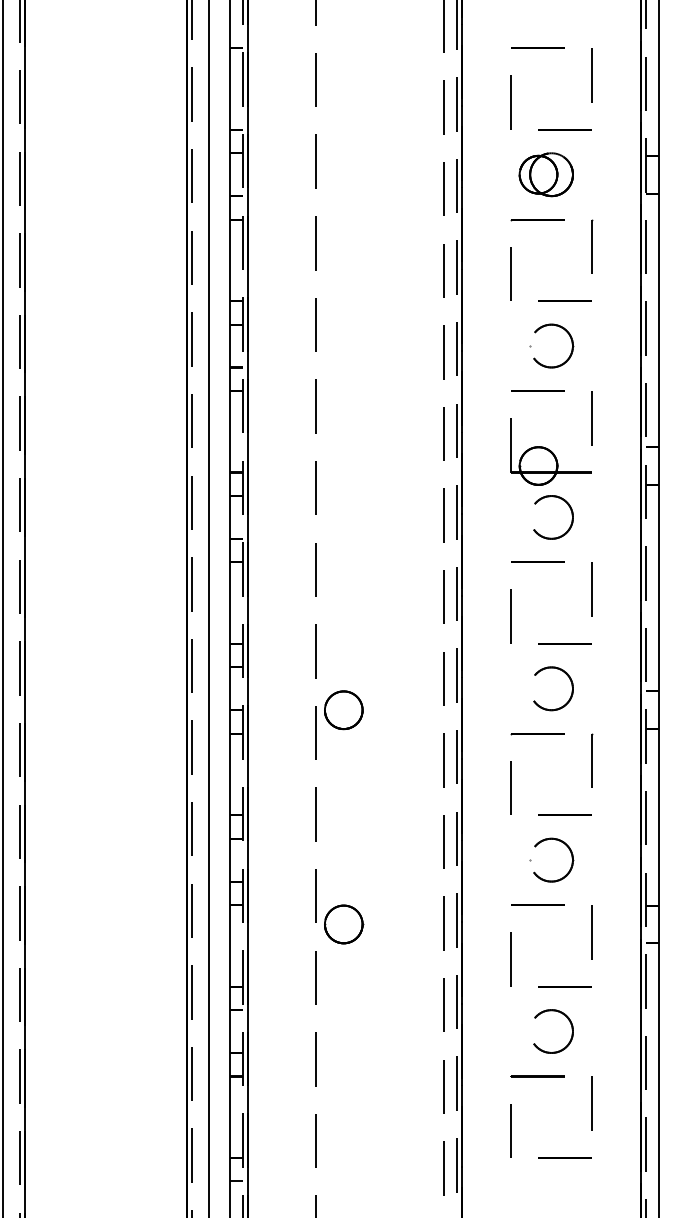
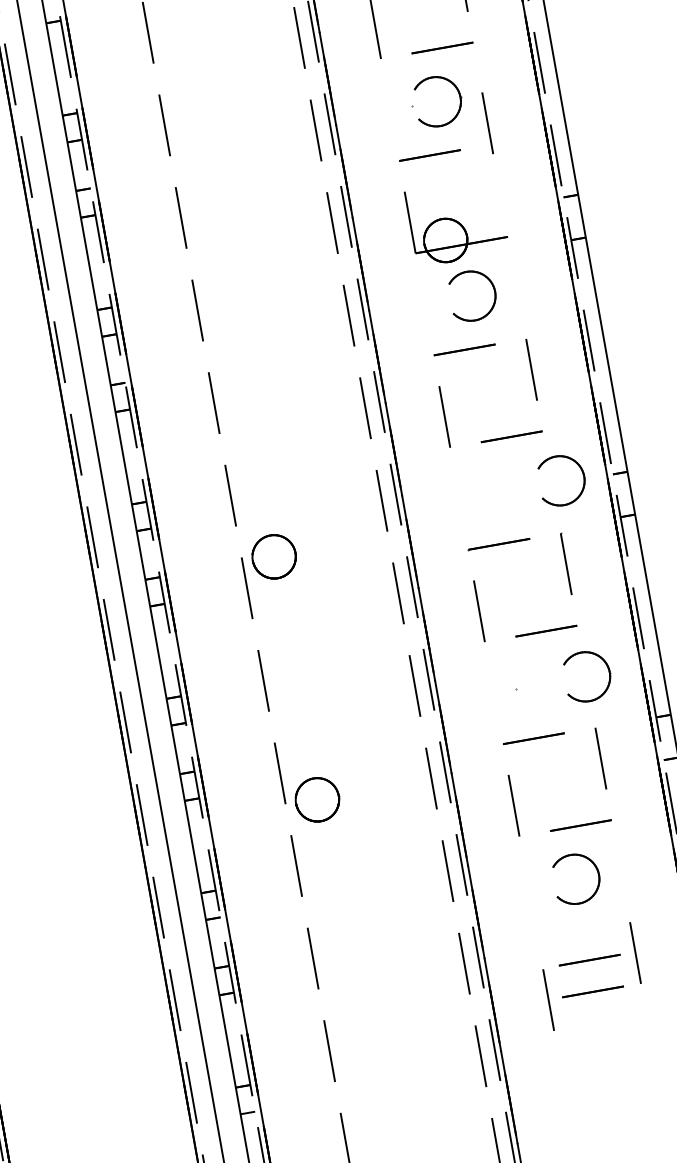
line: (591, 418) -> (486, 123), moved
part: (571, 686) -> (582, 474), moved
part: (568, 849) -> (602, 661), moved
line: (537, 1076) -> (592, 991), moved
line: (564, 1157) -> (589, 959), moved

